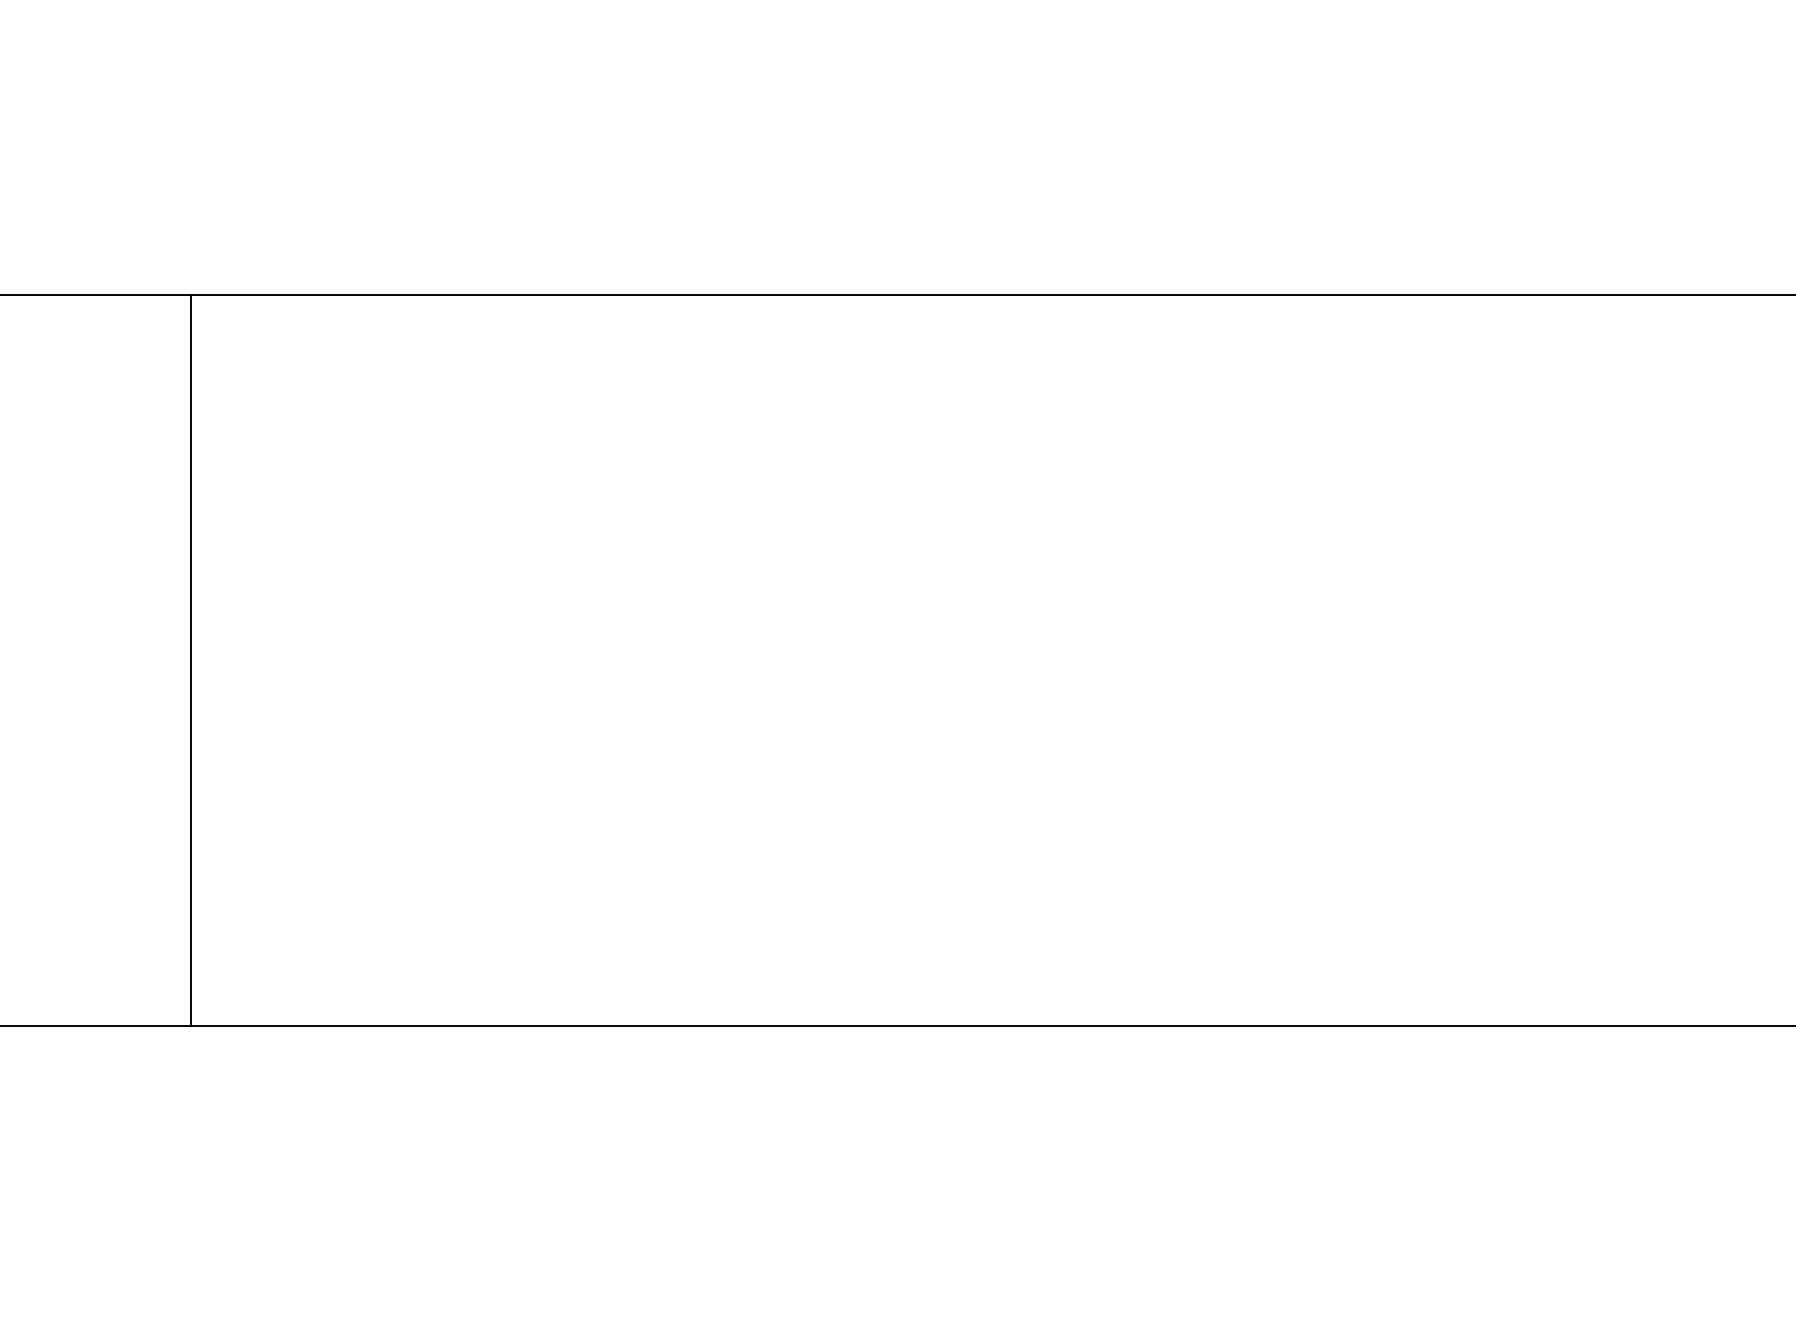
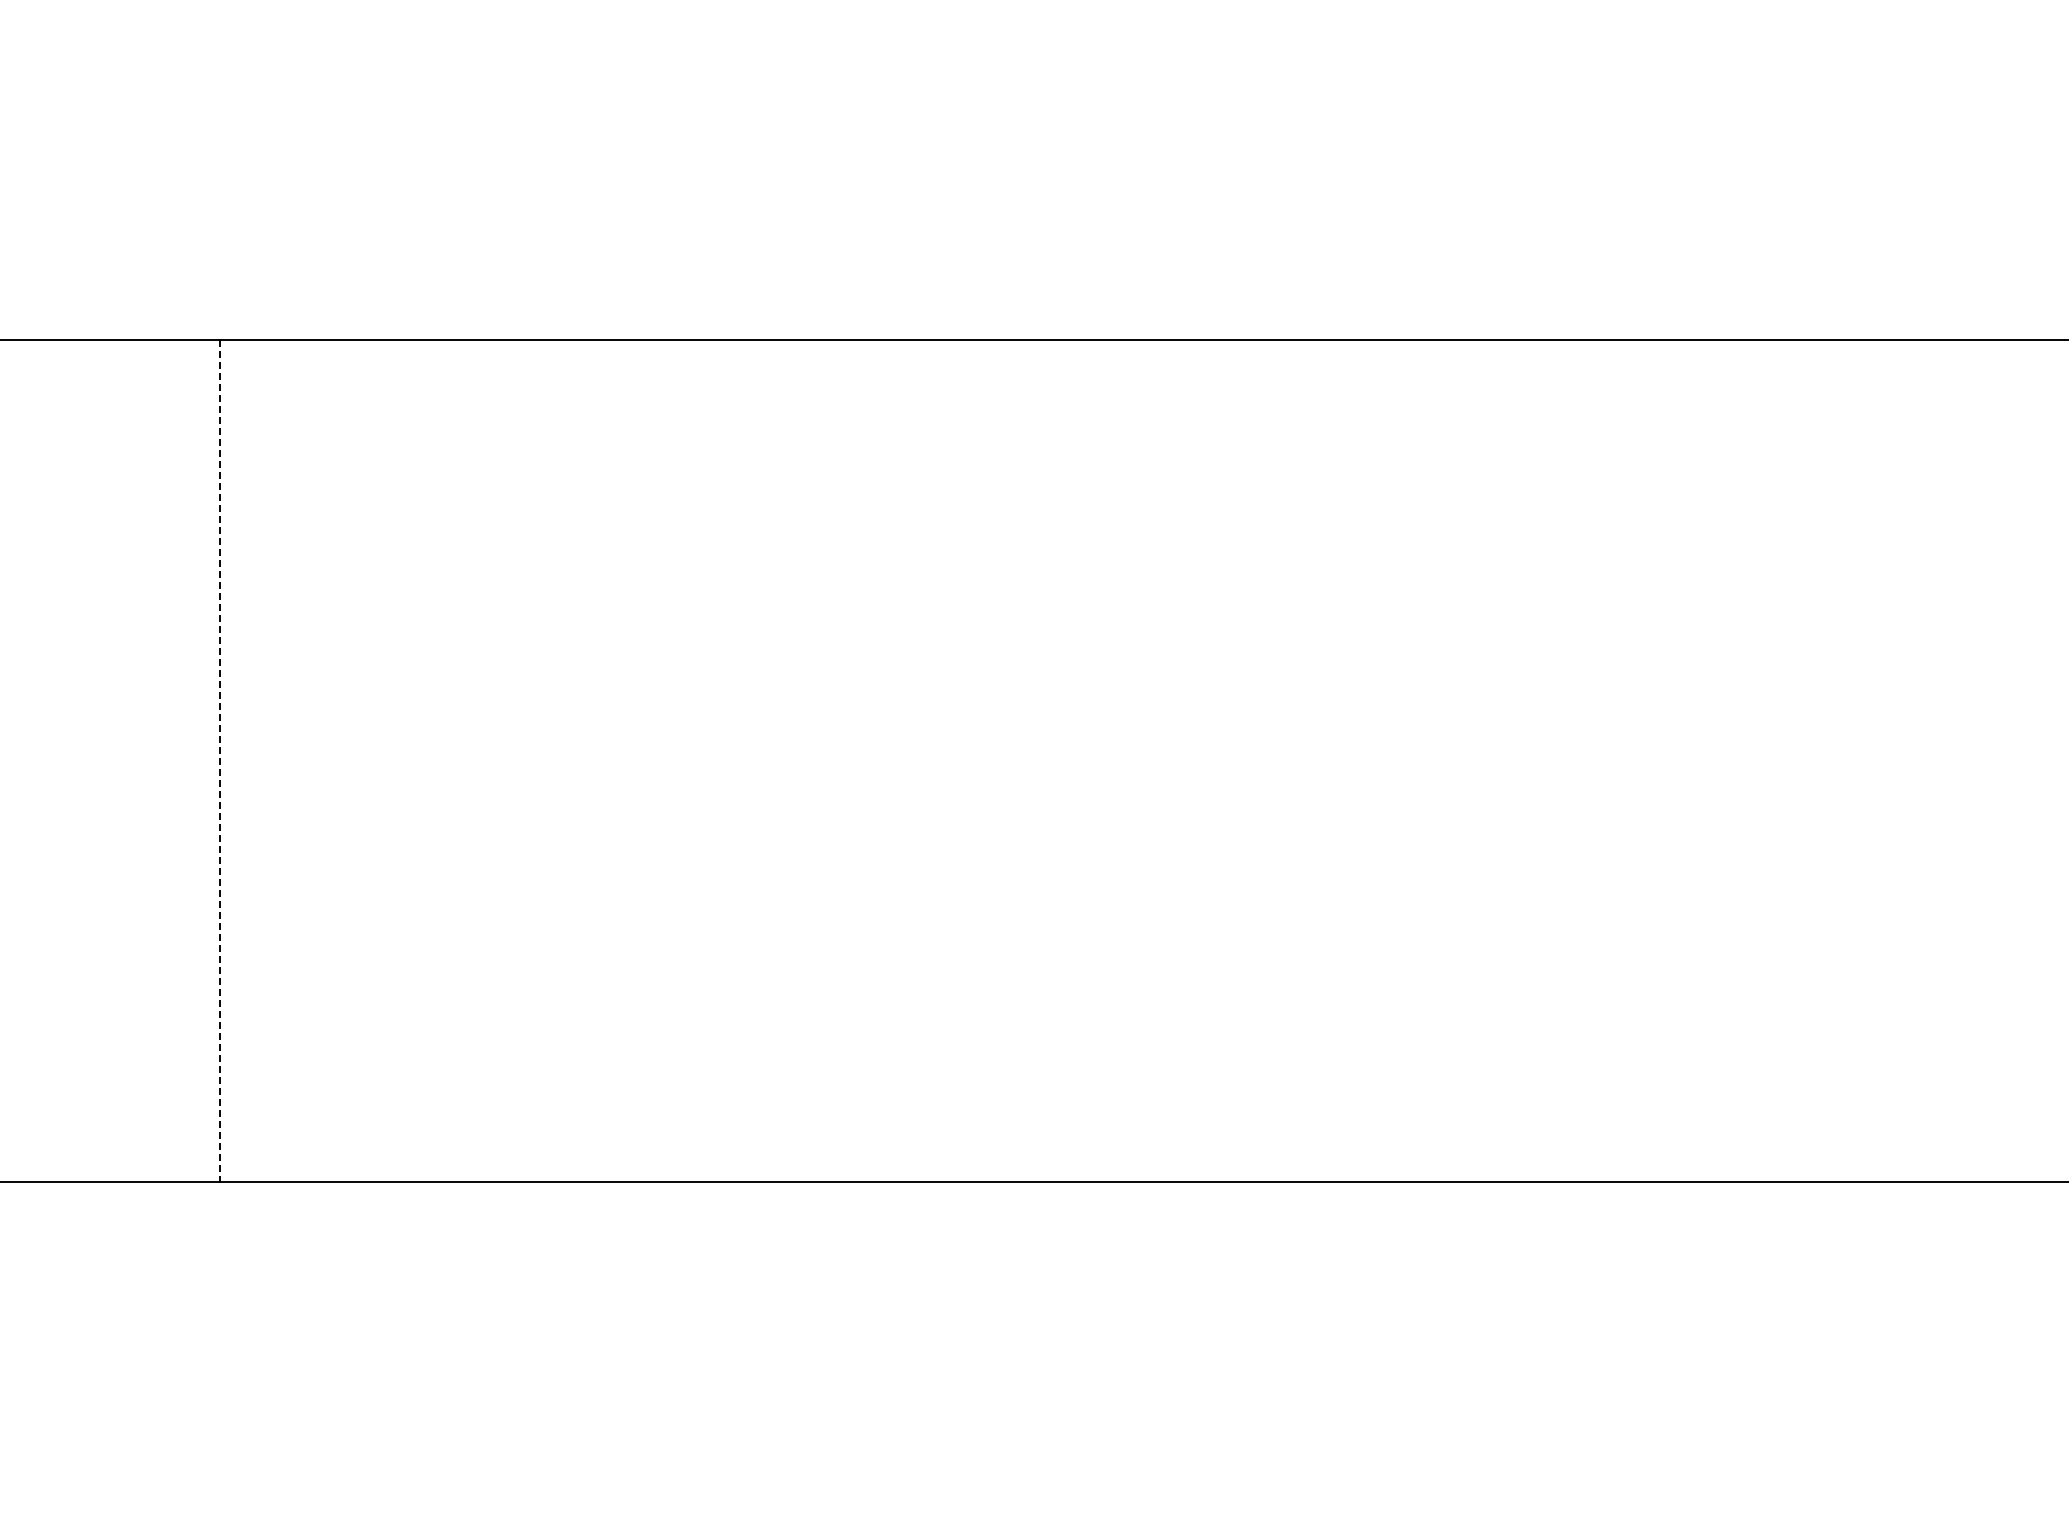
line: (190, 660) -> (219, 761), solid -> dashed

